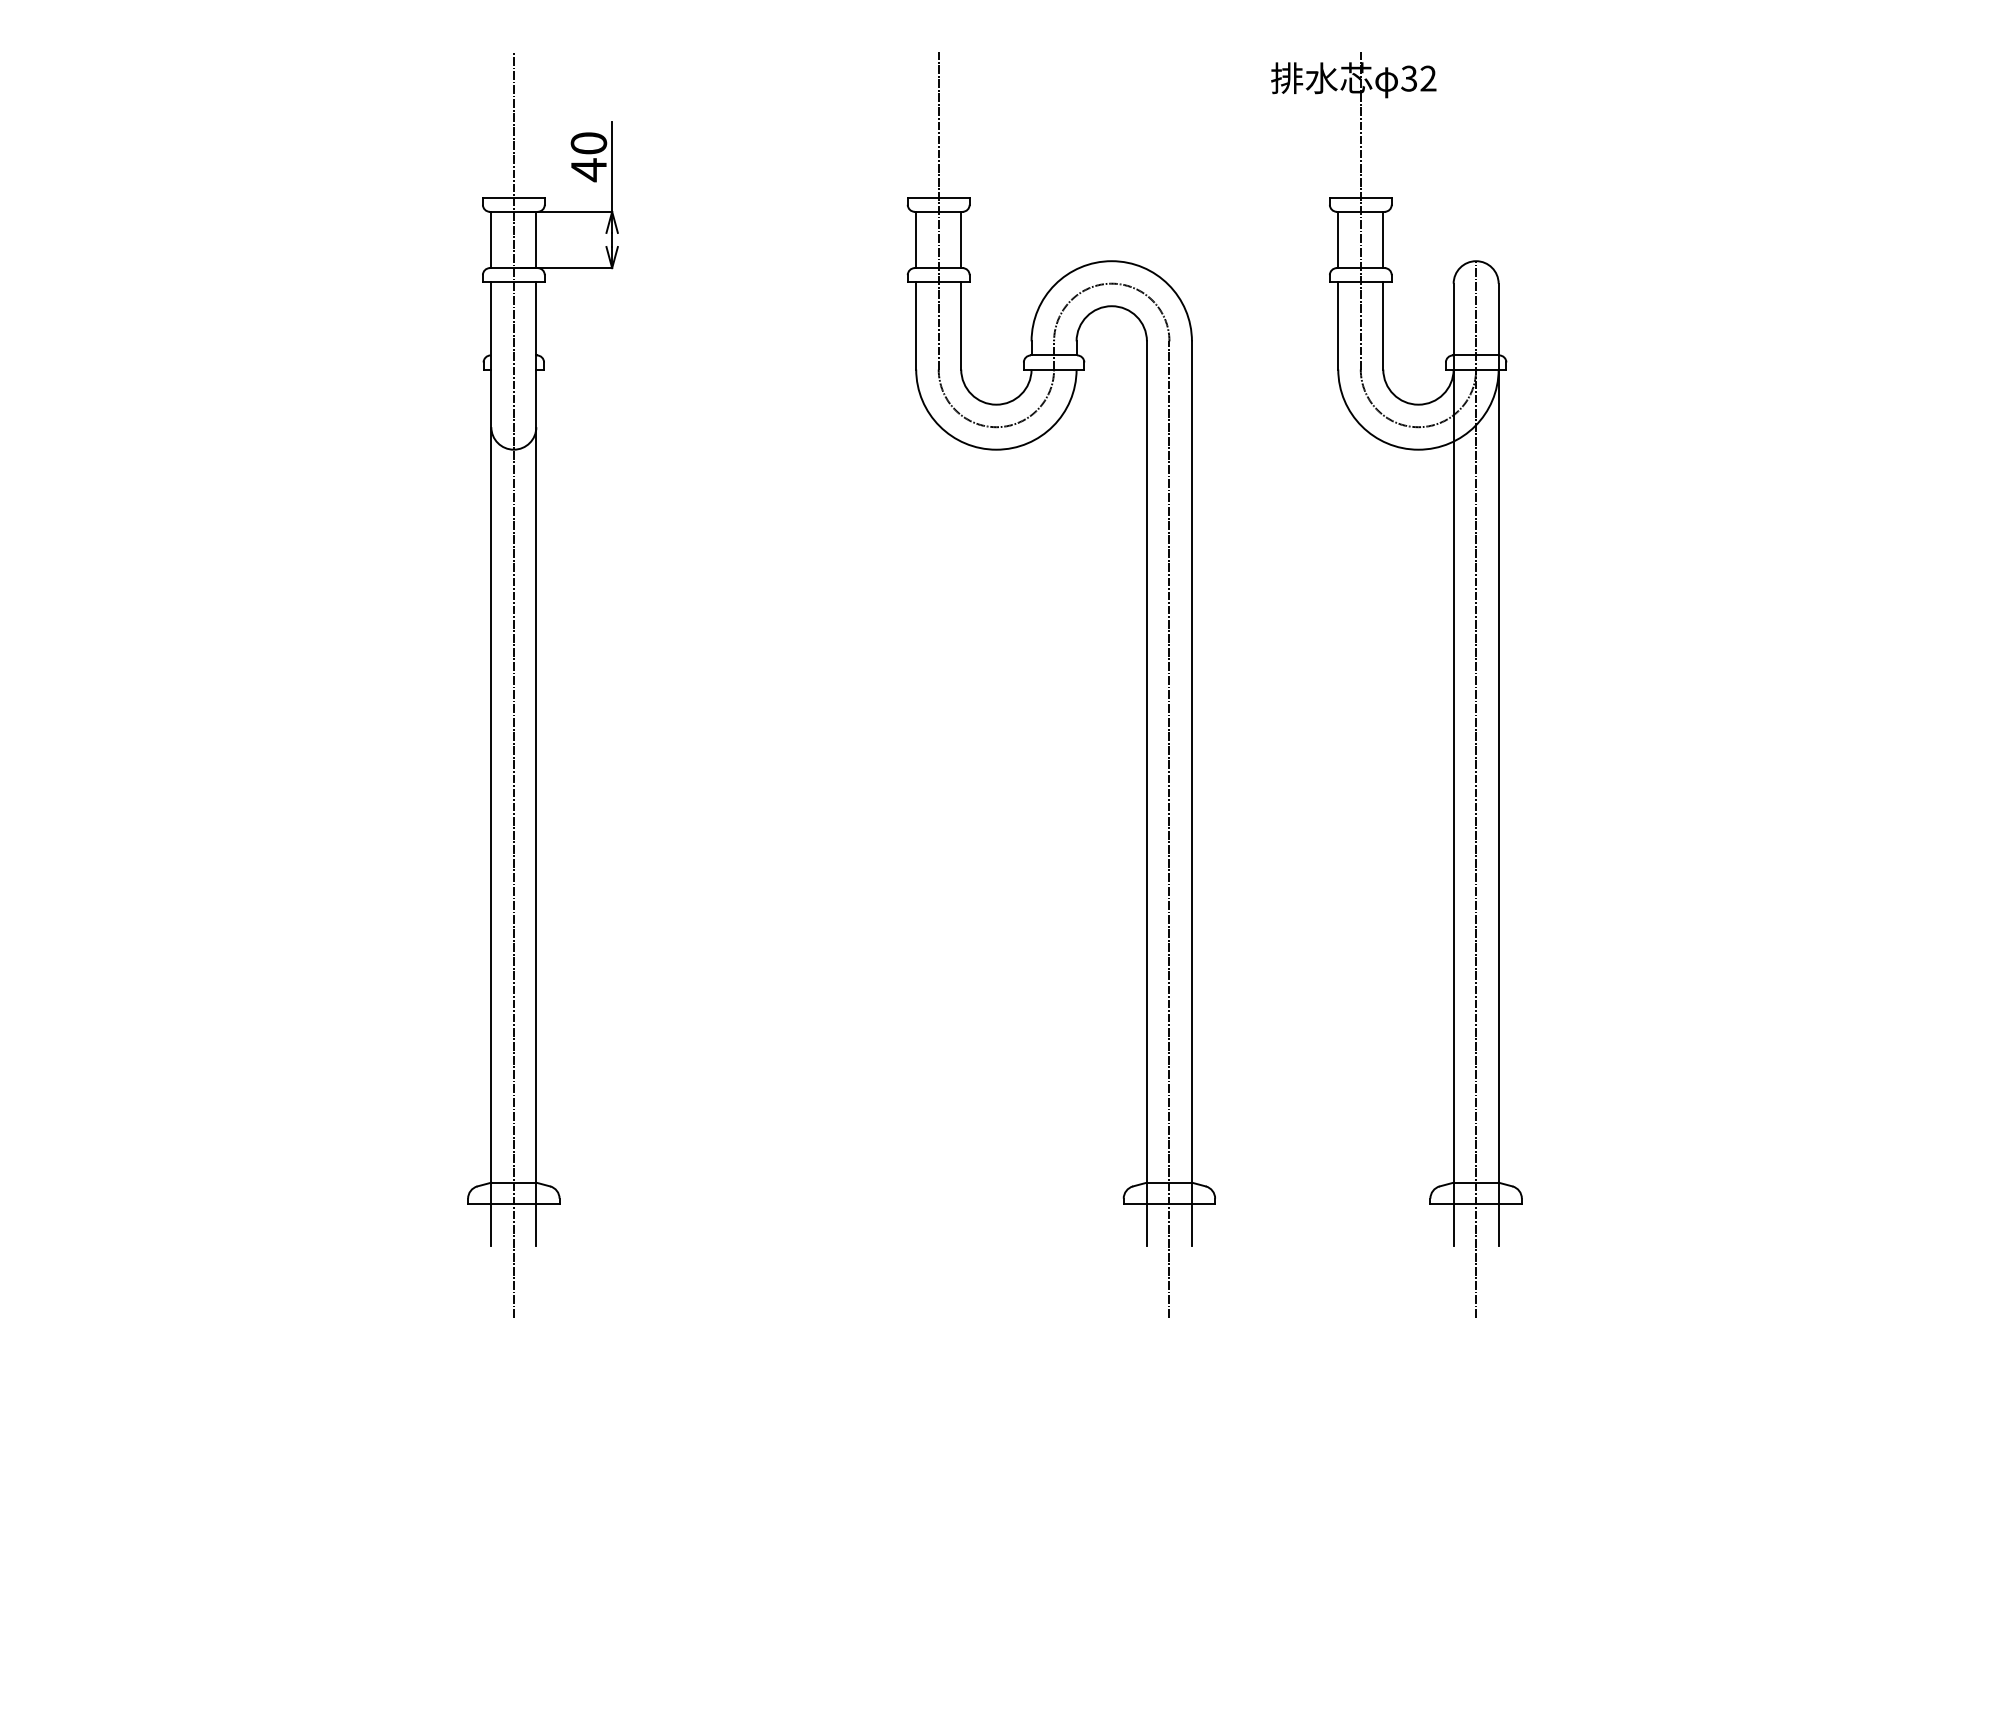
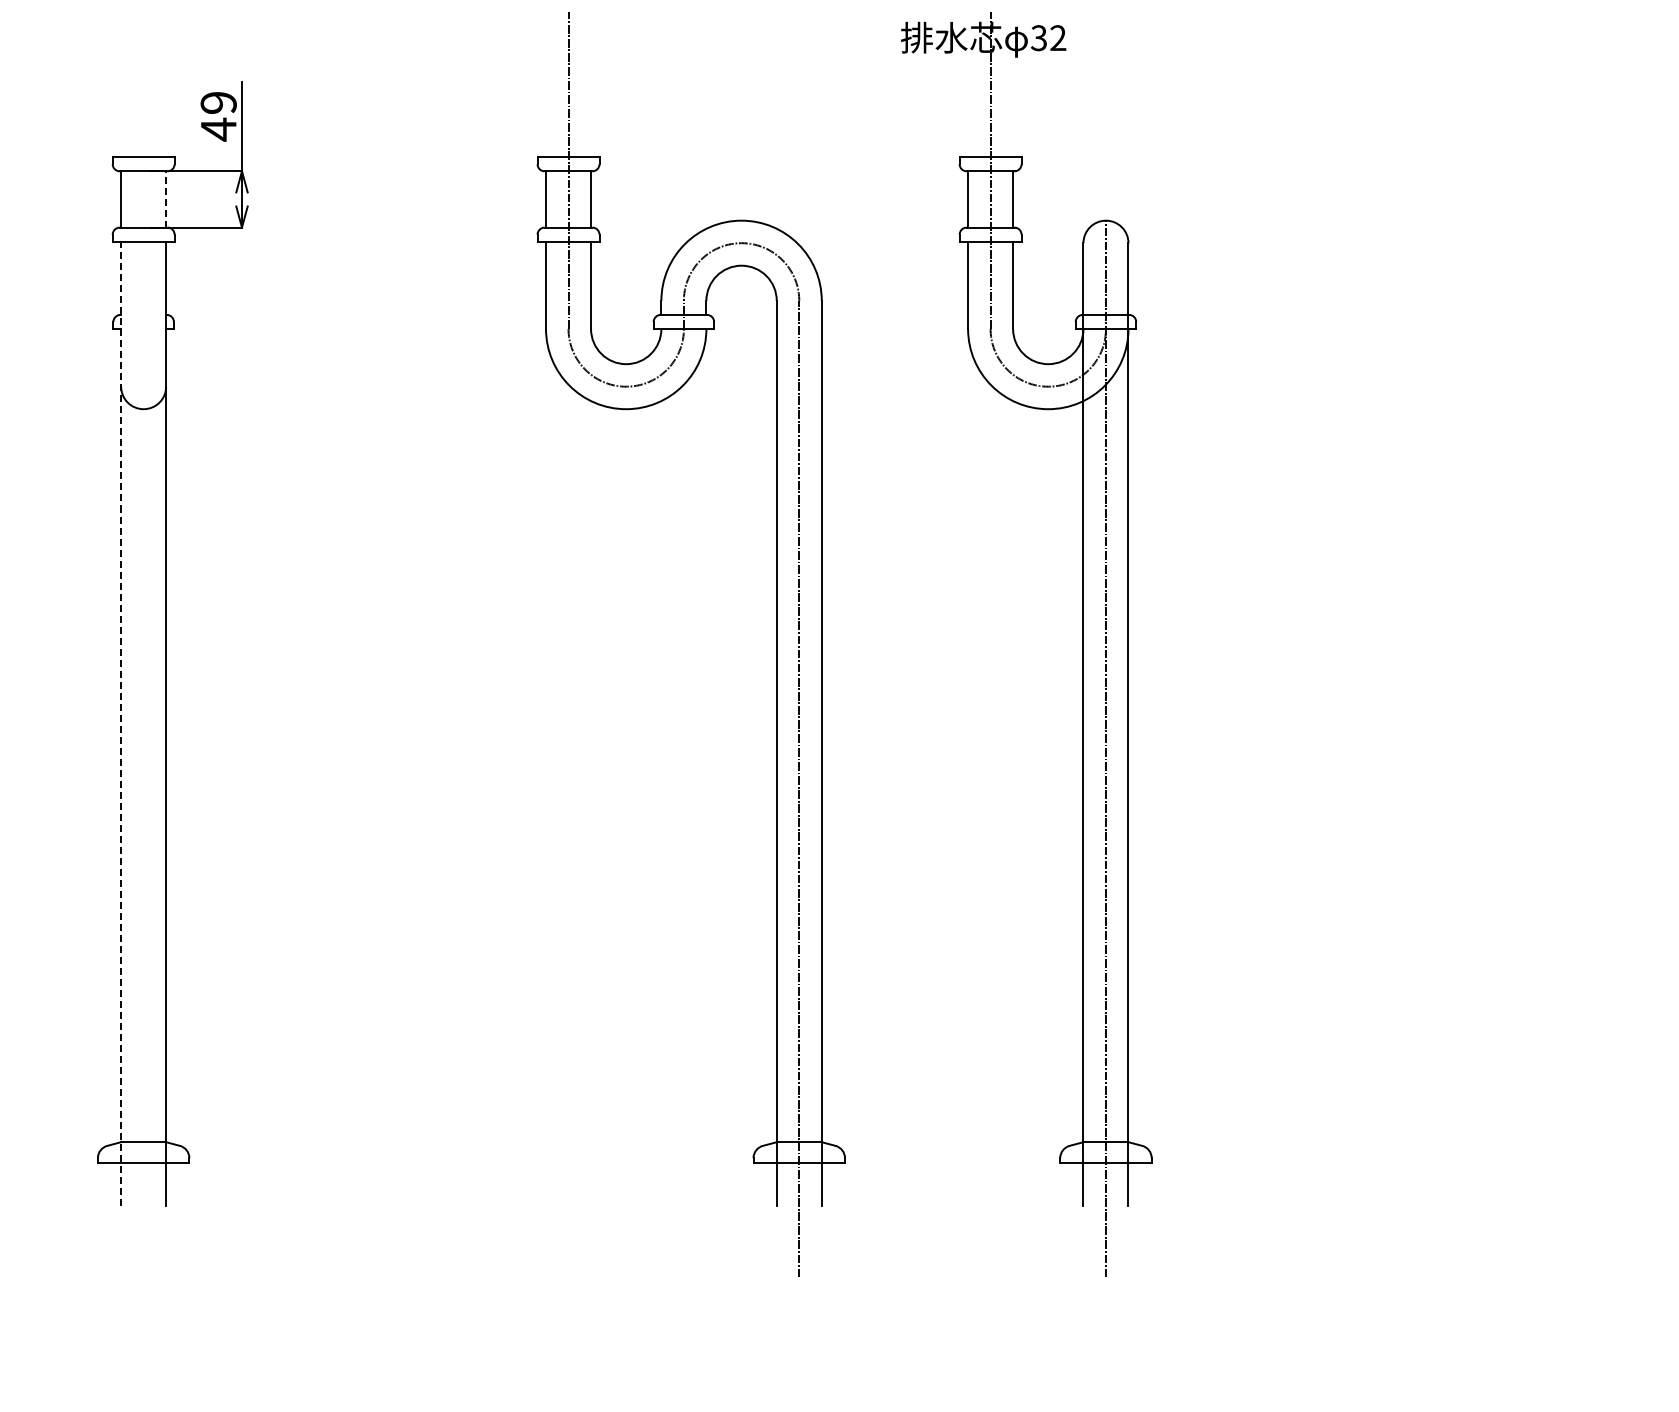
text: (588, 143) -> (218, 102), 40 -> 49
line: (536, 239) -> (166, 198), solid -> dashed
line: (513, 684) -> (143, 643), removed
line: (491, 764) -> (121, 723), solid -> dashed

